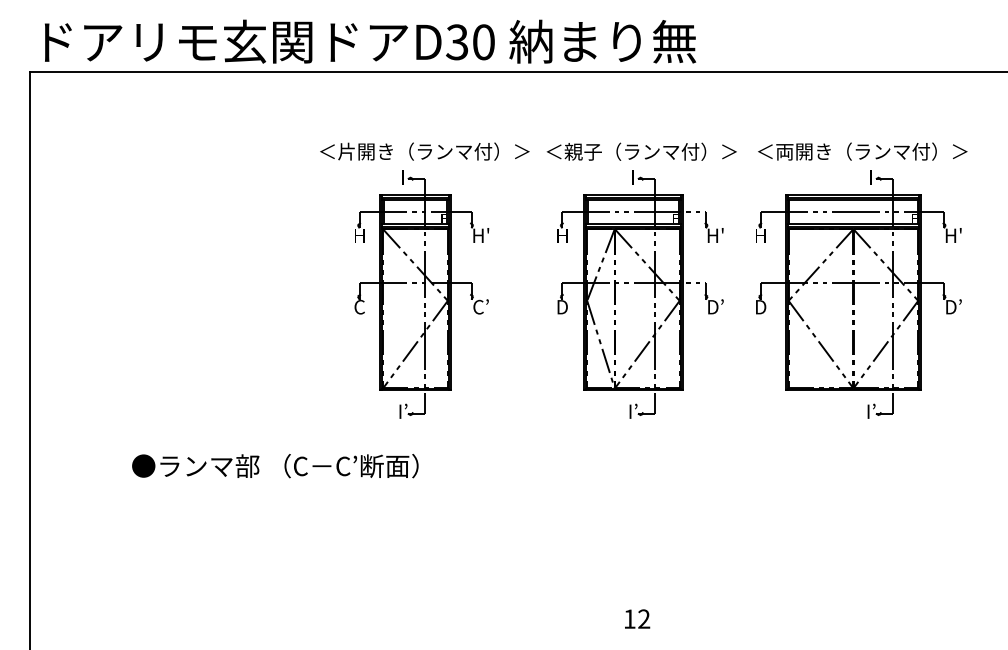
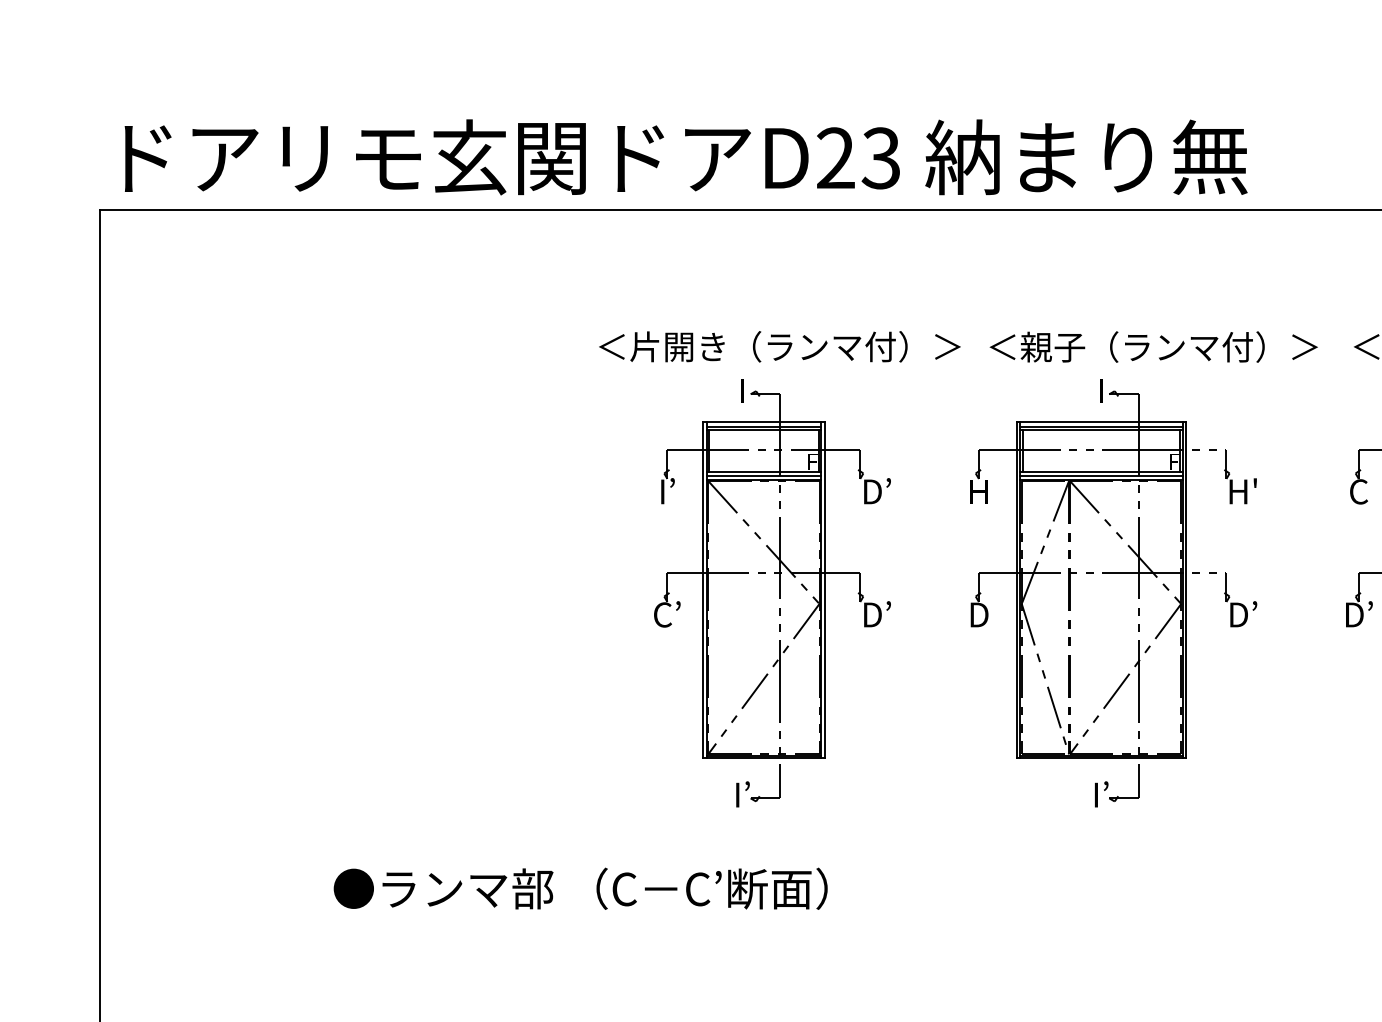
text: (470, 42) -> (858, 158), D30 -> D23
text: (359, 234) -> (667, 489), H -> I’
text: (481, 235) -> (877, 491), H' -> D’
text: (760, 235) -> (1358, 491), H -> C
part: (640, 294) -> (1113, 593), moved
text: (359, 306) -> (667, 613), C -> C’
text: (481, 306) -> (877, 613), C’ -> D’
text: (760, 306) -> (1358, 613), D -> D’
text: (275, 466) -> (580, 889), moved

